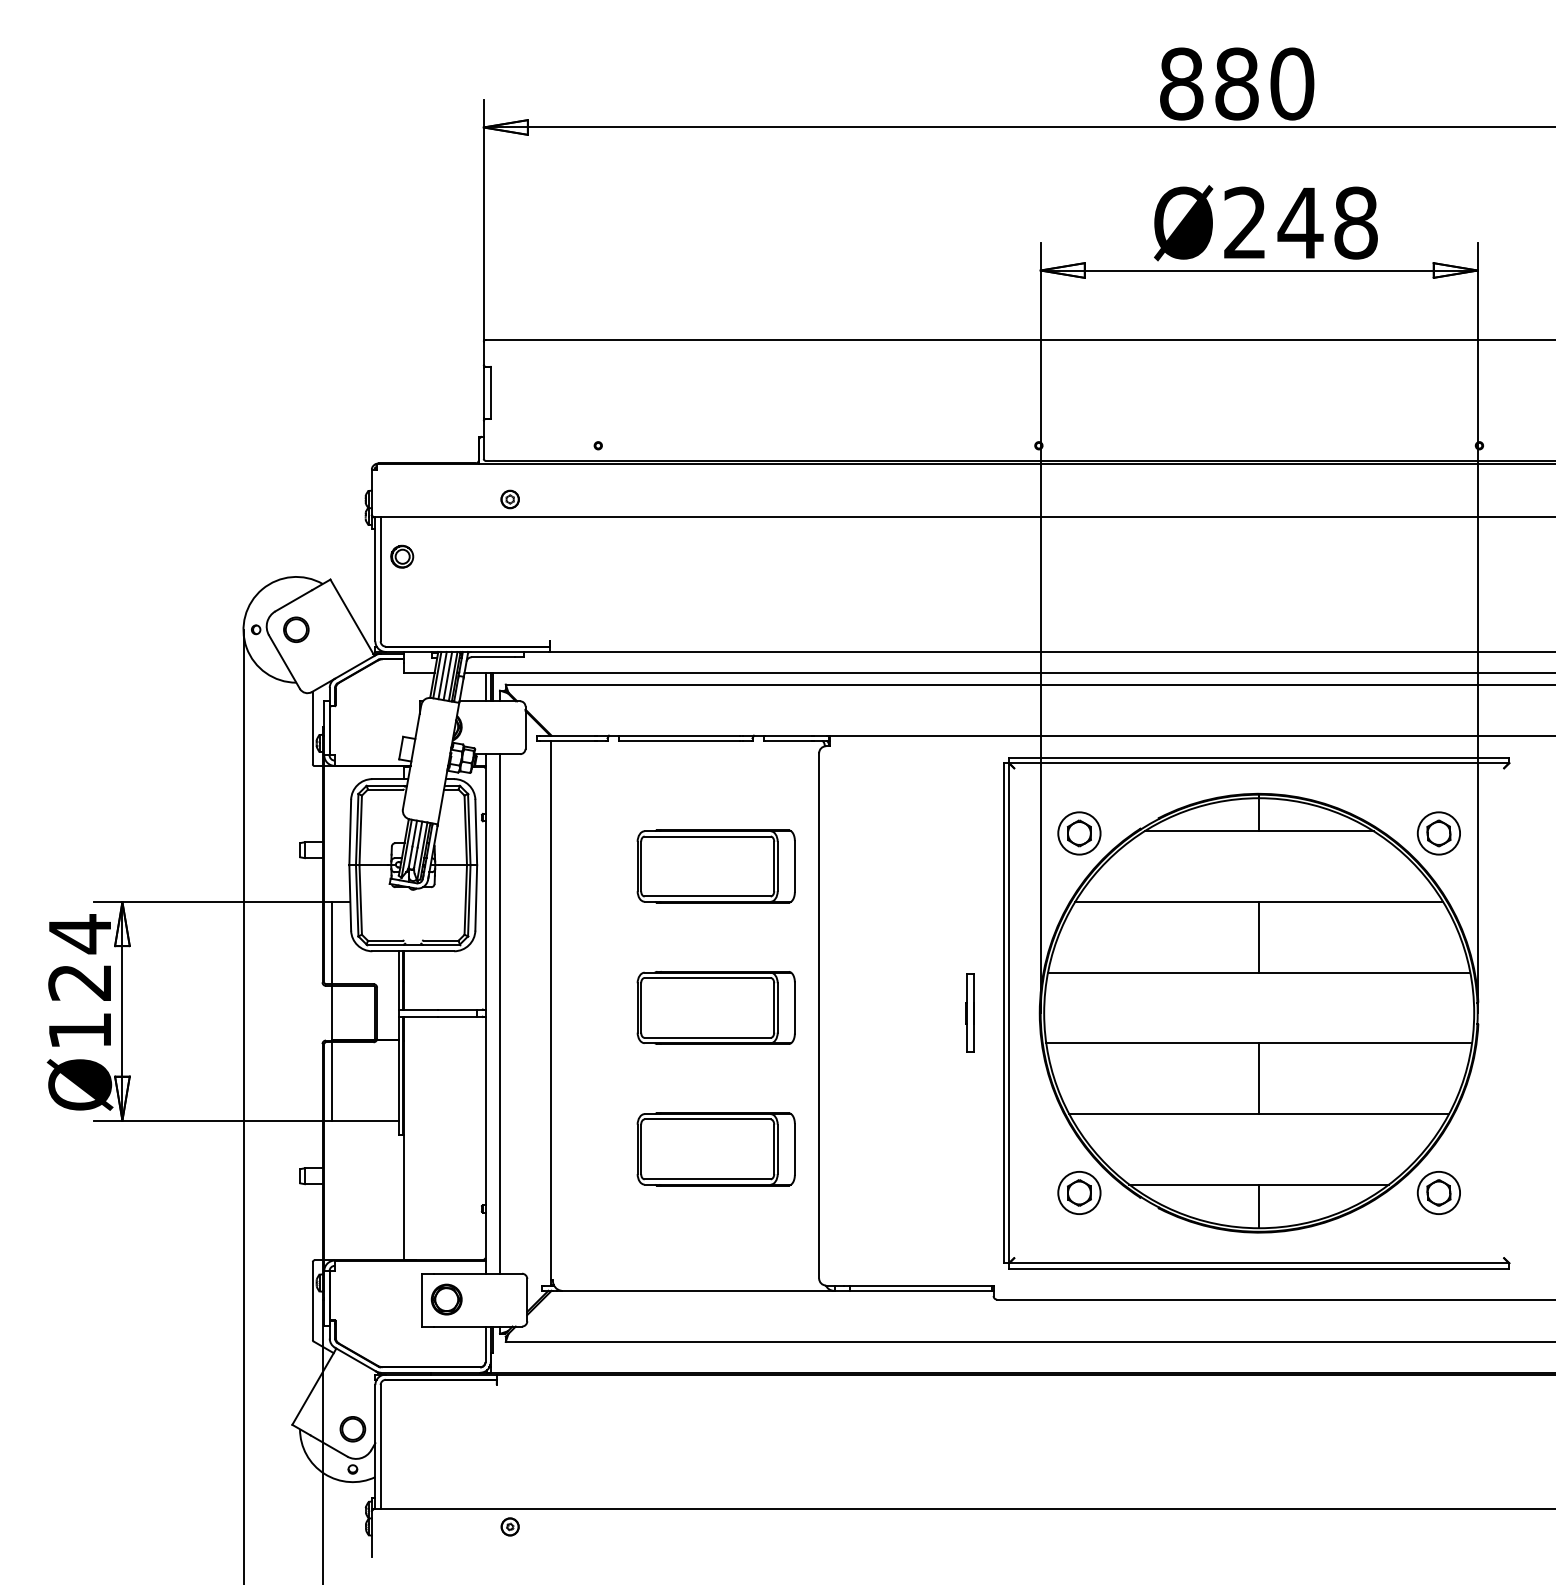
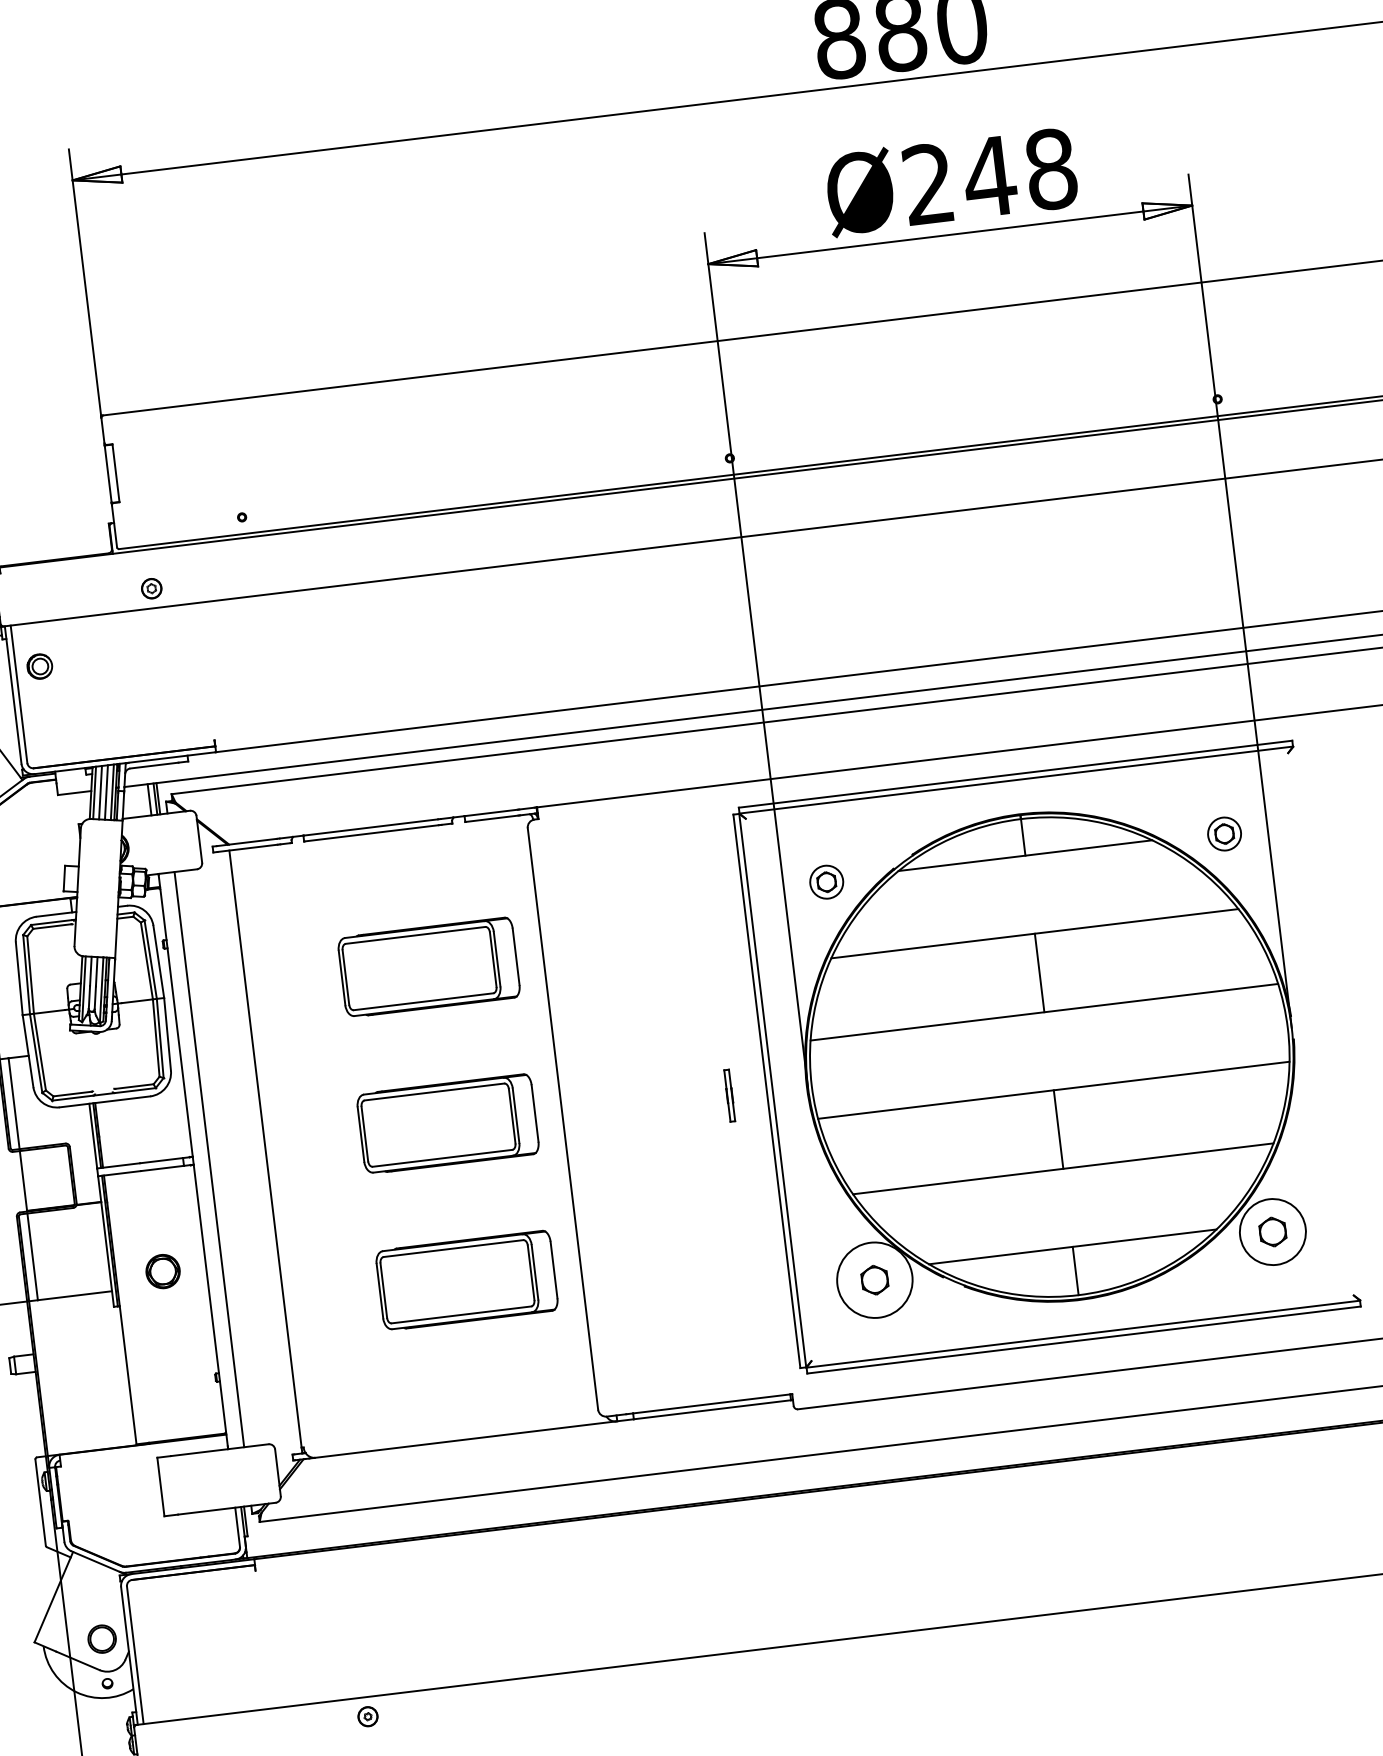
part: (1079, 833) -> (826, 882), size x0.7
part: (1438, 833) -> (1224, 834), size x0.7
part: (969, 1012) -> (728, 1095), size x0.6
circle: (1079, 1192) -> (874, 1279), size x1.6
circle: (1438, 1192) -> (1272, 1231), size x1.4
part: (446, 1299) -> (162, 1271), moved
part: (509, 1526) -> (367, 1716), moved

